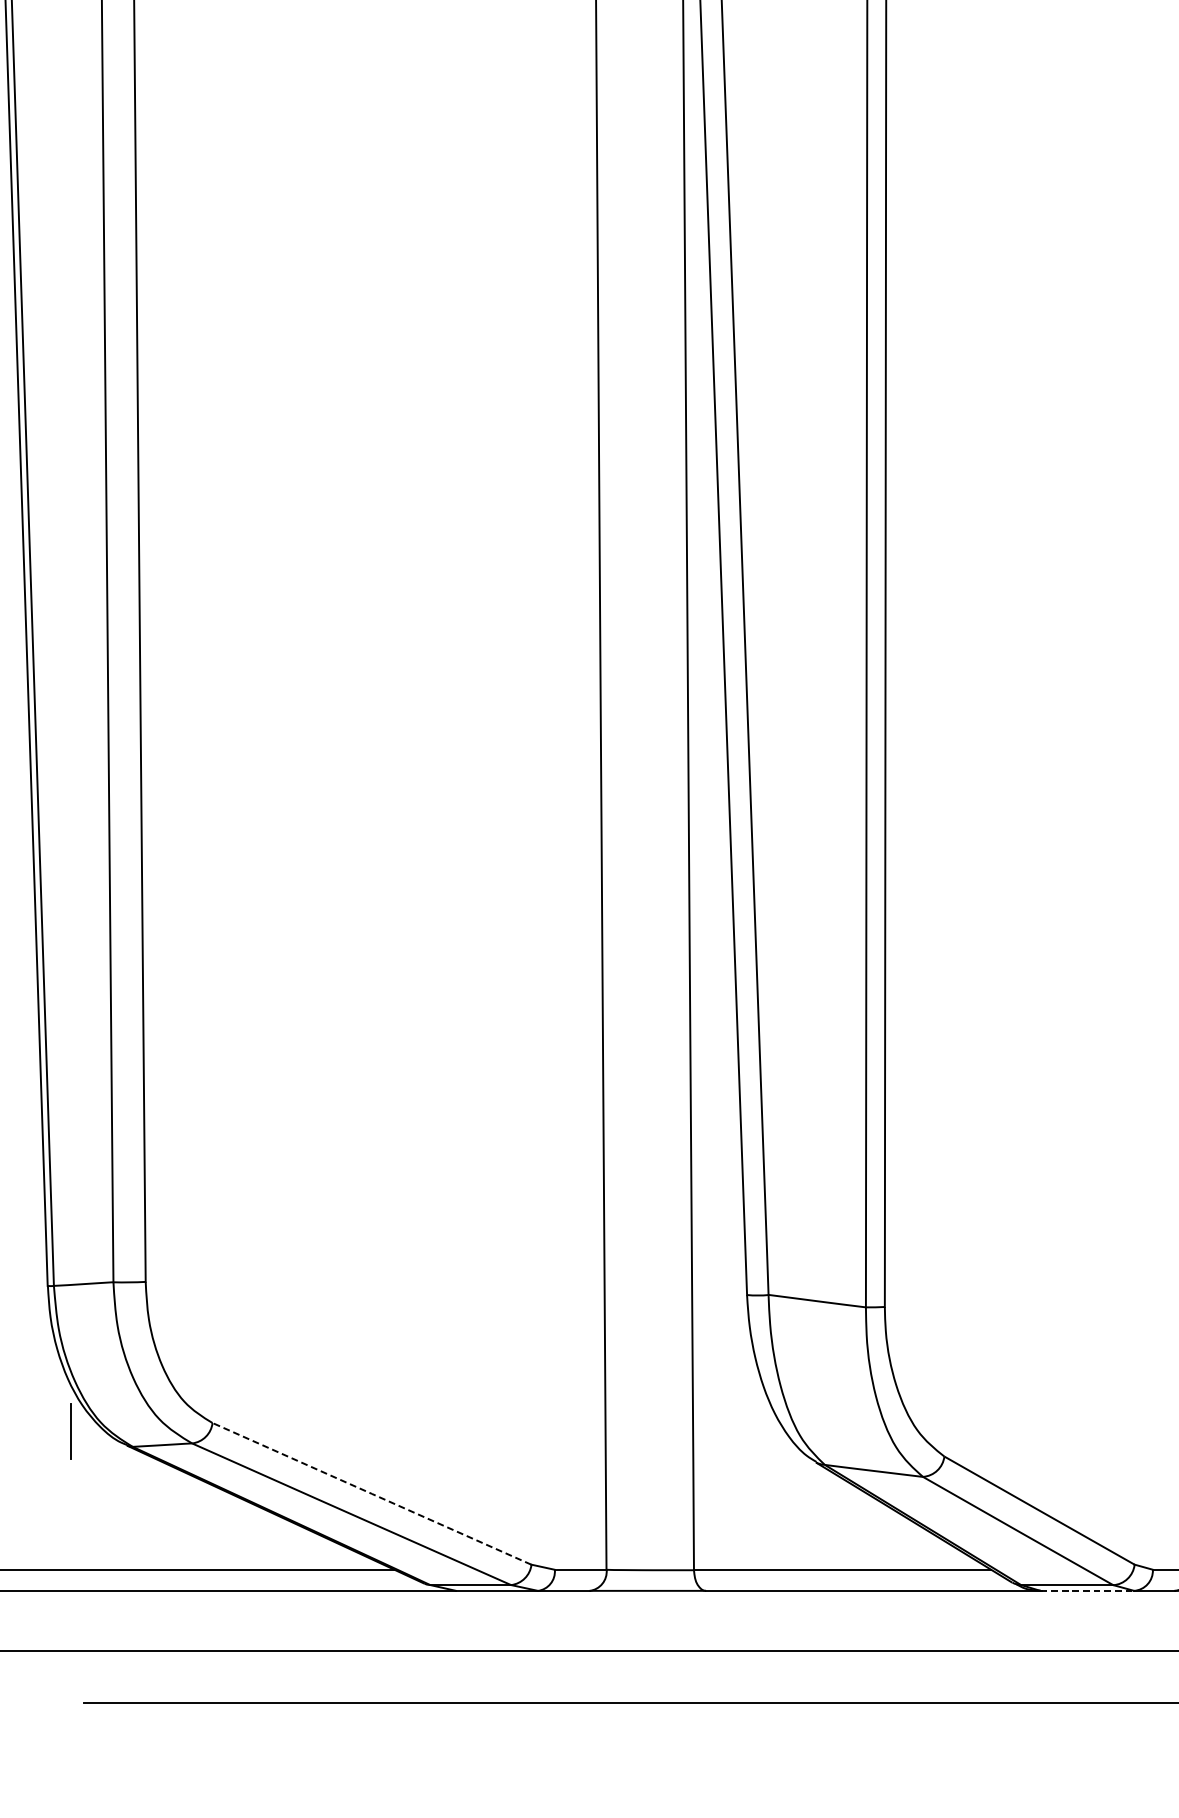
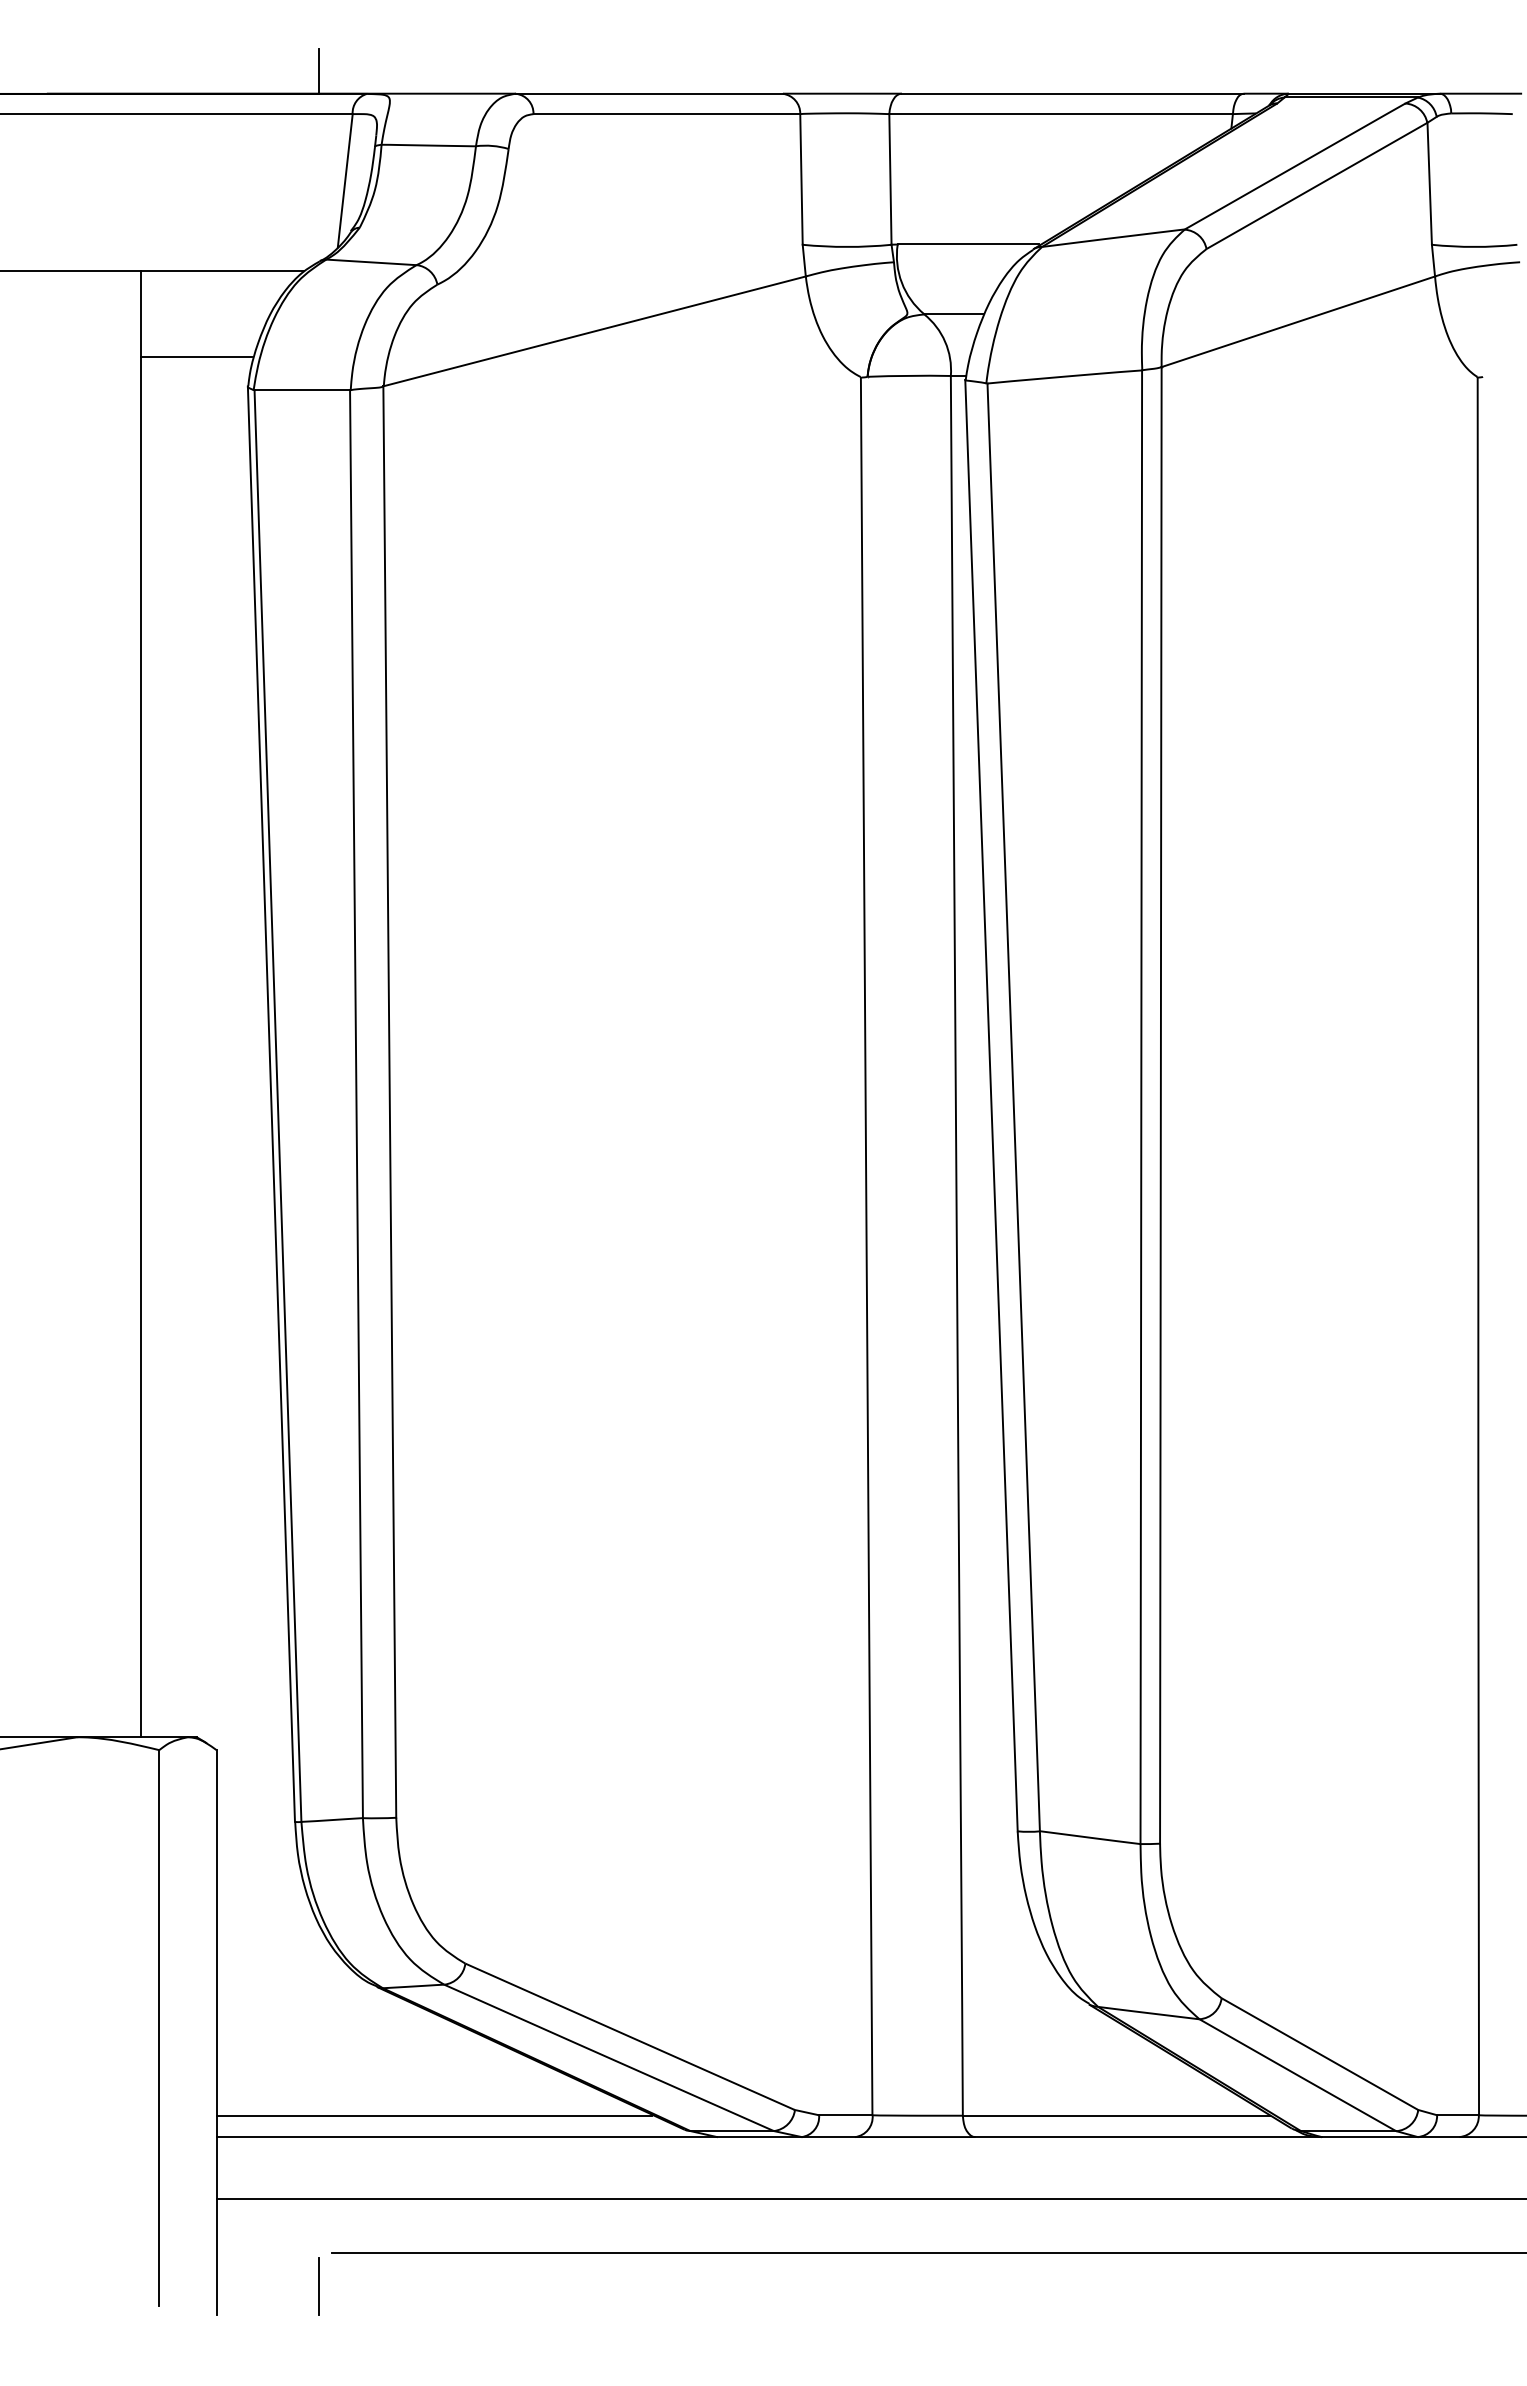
line: (70, 1431) -> (318, 2286), moved
line: (372, 1493) -> (630, 2036), dashed -> solid
line: (1087, 1591) -> (1369, 2137), dashed -> solid

